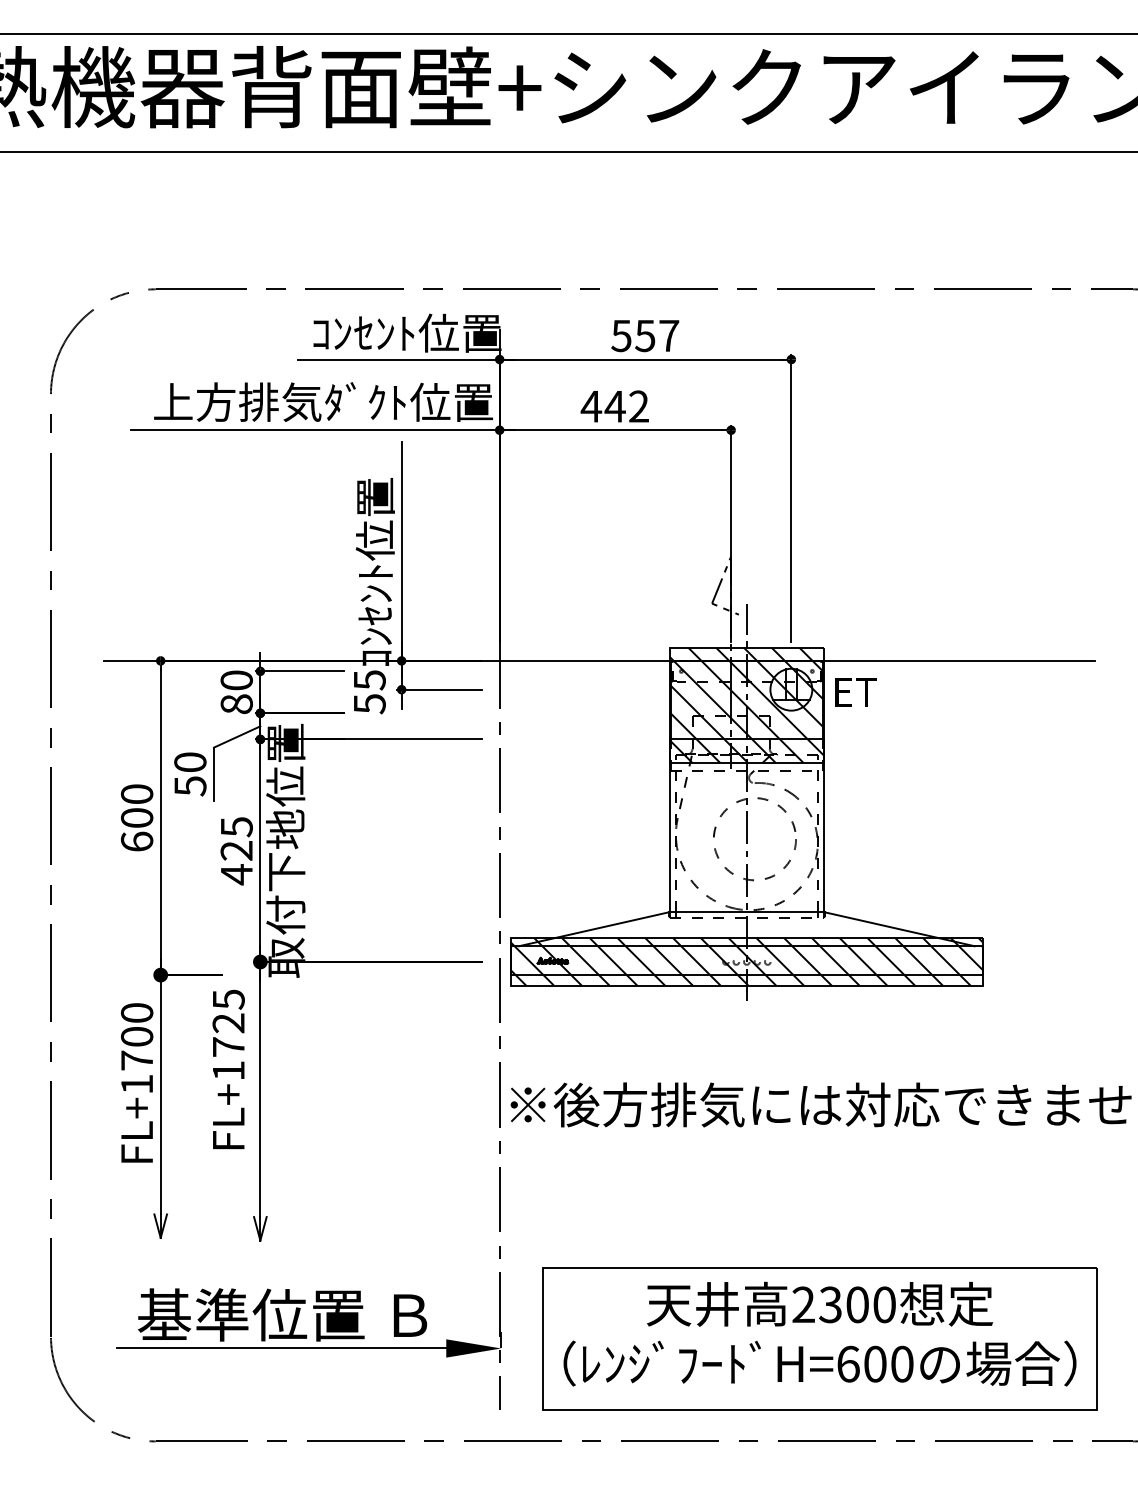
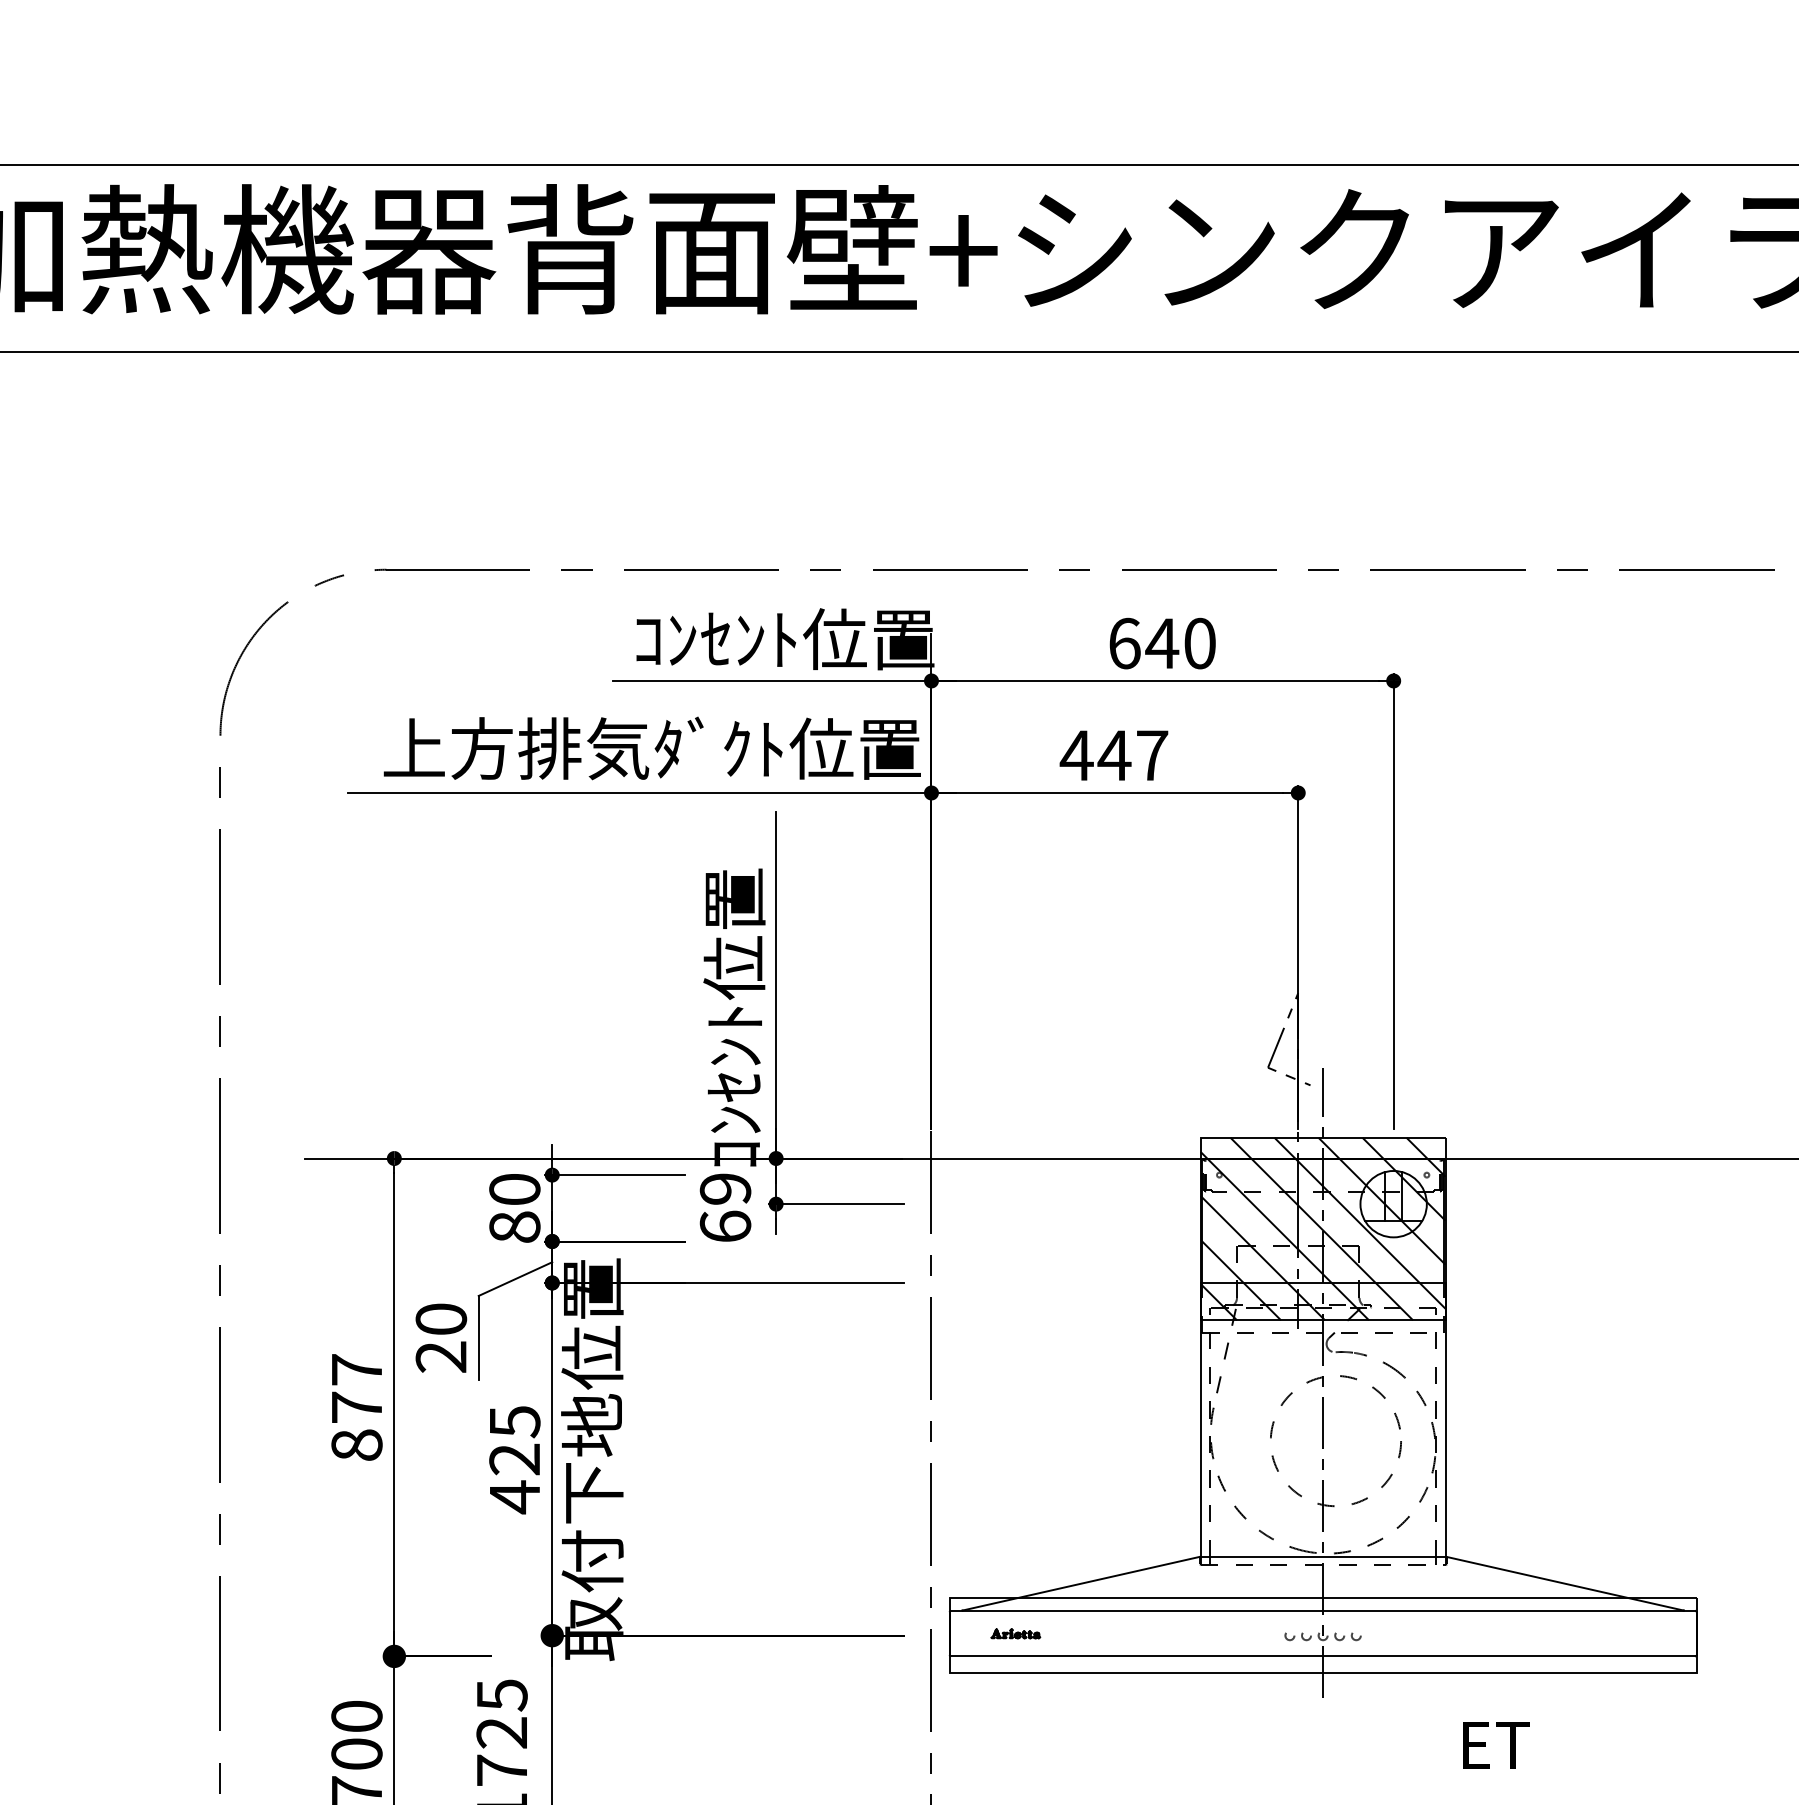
text: (645, 335) -> (1162, 642), 557 -> 640
text: (639, 406) -> (1153, 755), 442 -> 447
text: (369, 692) -> (725, 1208), 55 -> 69
text: (855, 692) -> (1495, 1745), moved
text: (190, 786) -> (441, 1357), 50 -> 20
text: (136, 817) -> (355, 1406), 600 -> 877
hatch: (746, 961) -> (1322, 1634), removed

